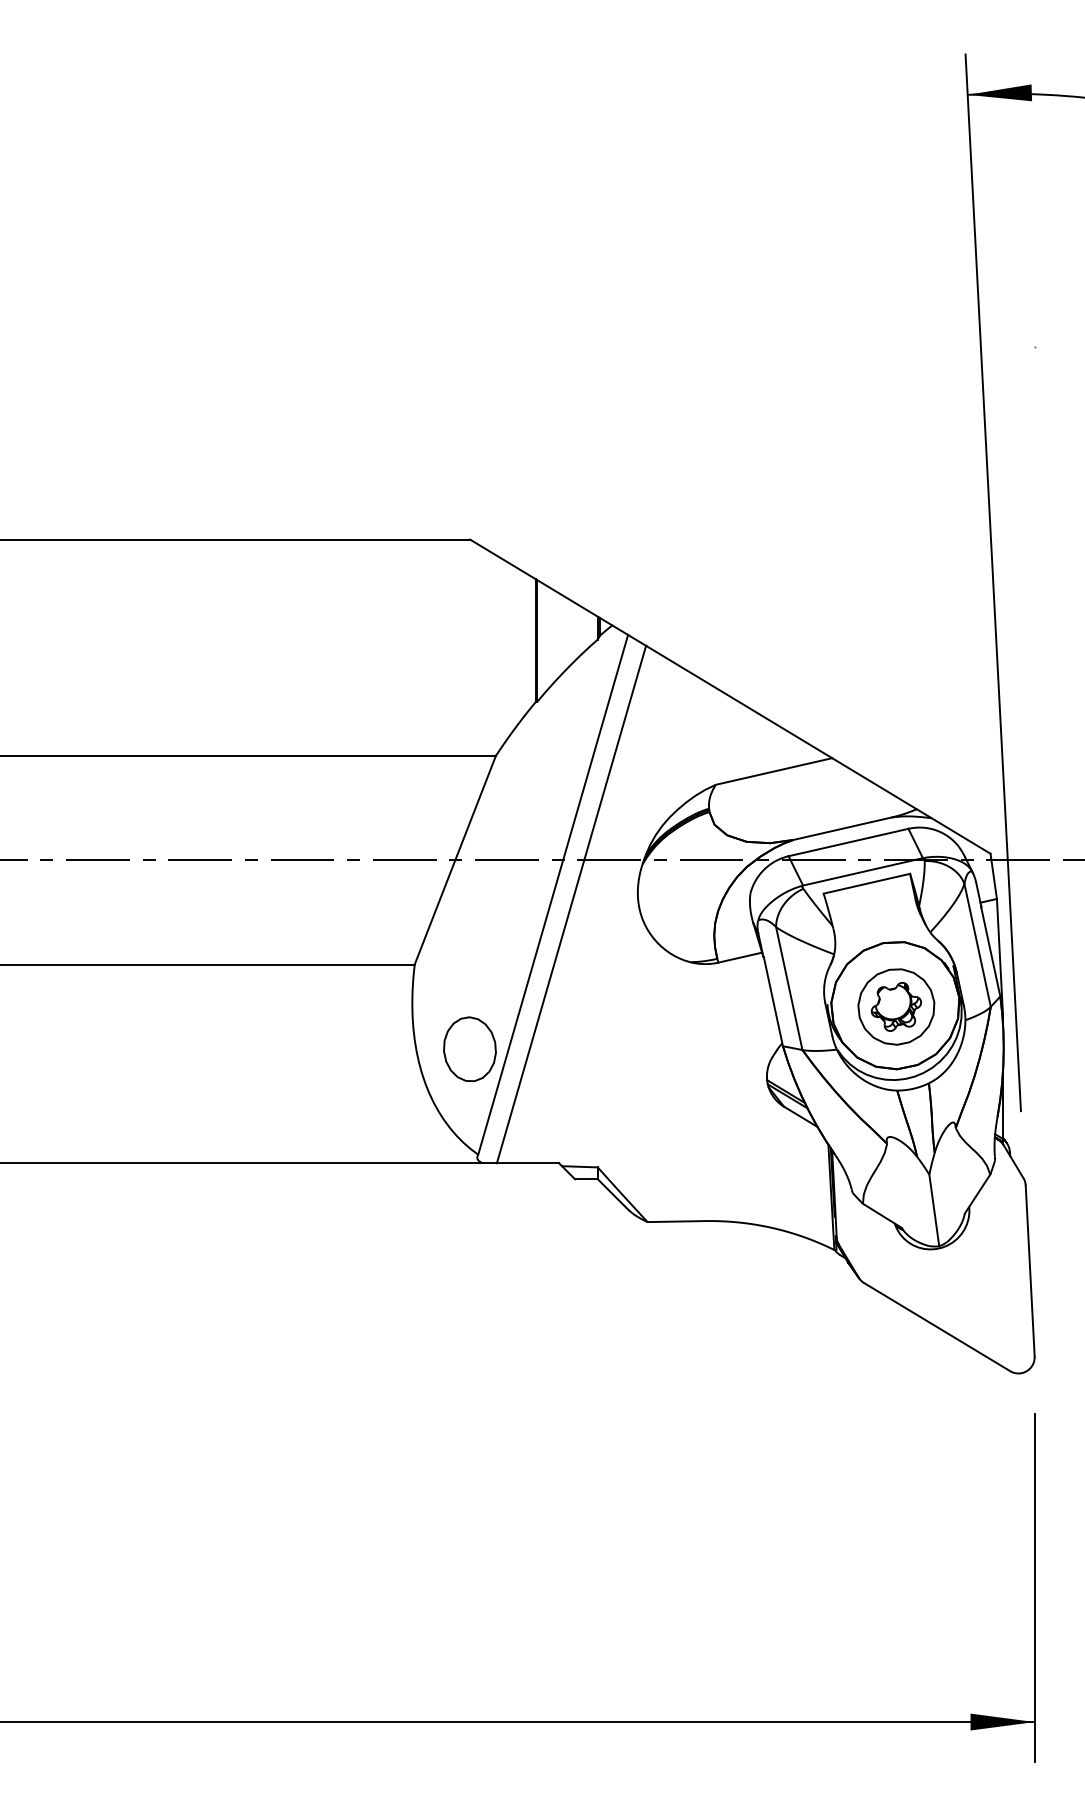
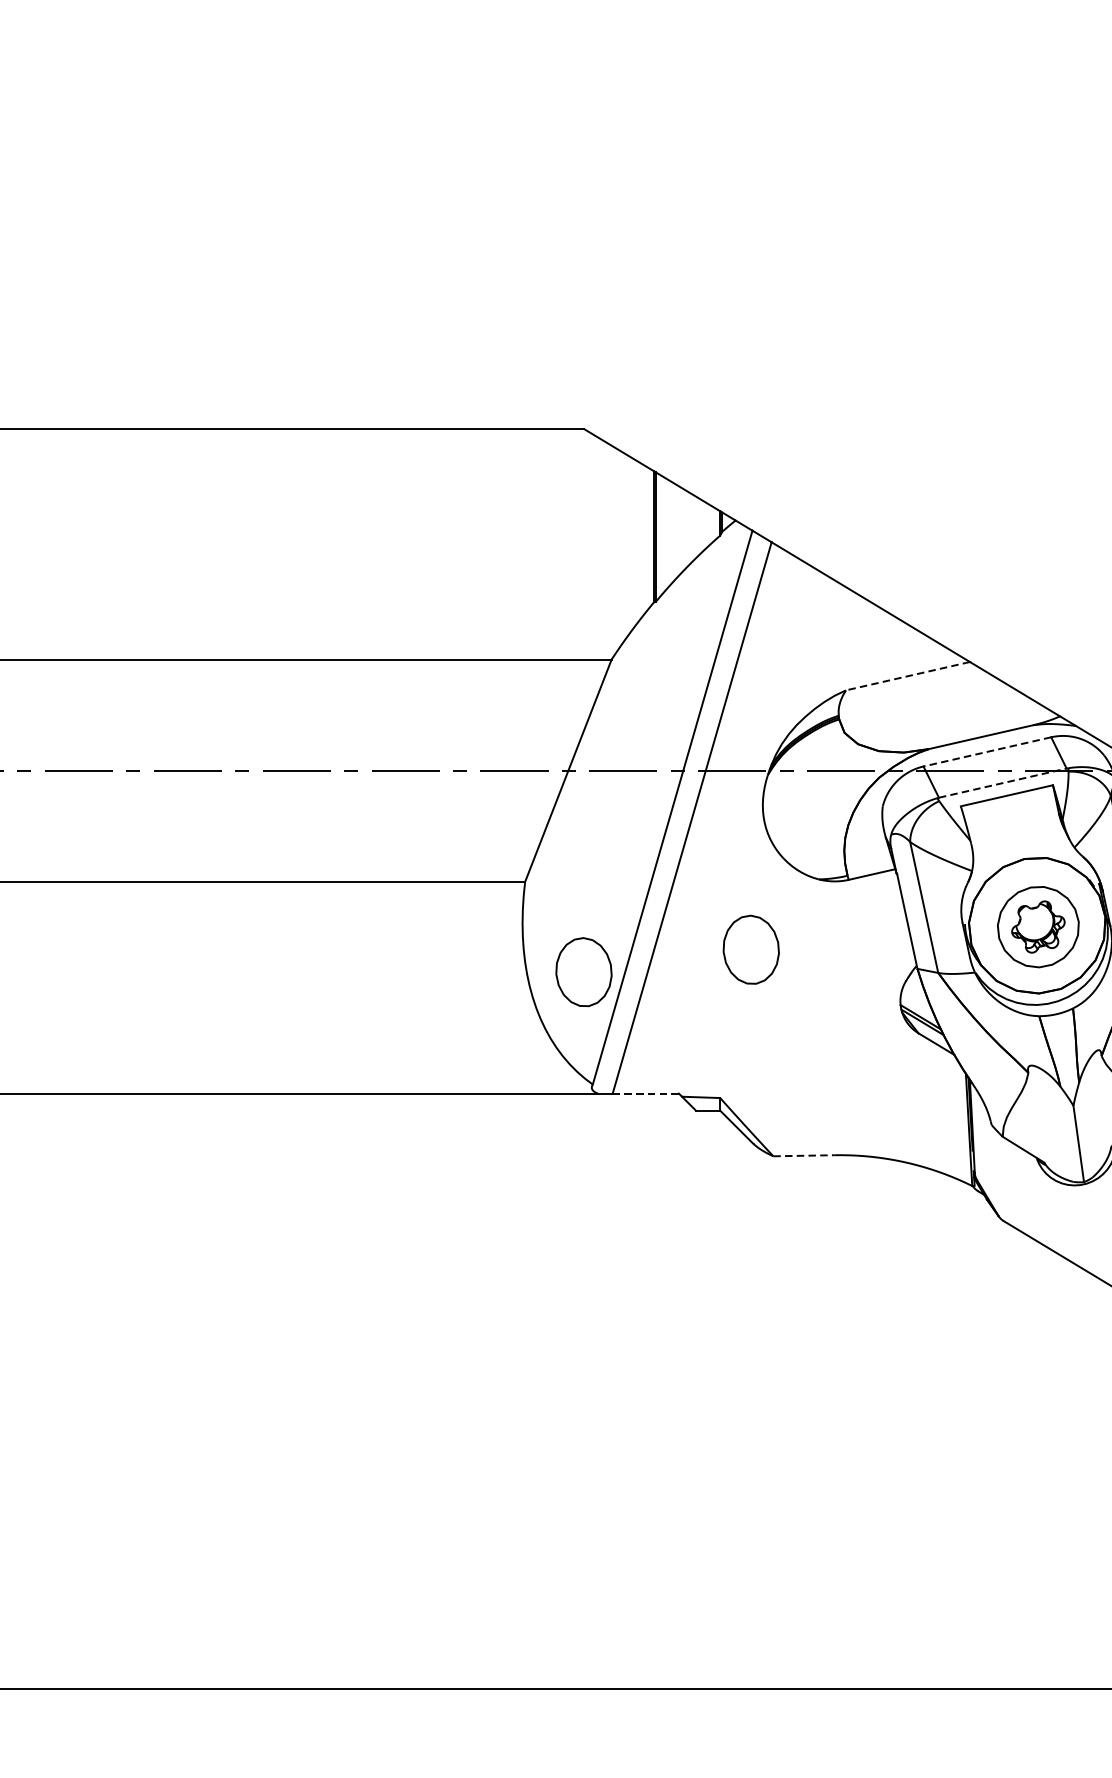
line: (774, 771) -> (908, 676), solid -> dashed
line: (848, 842) -> (987, 751), solid -> dashed
line: (863, 871) -> (1003, 782), solid -> dashed
part: (626, 1028) -> (750, 950), added
line: (528, 1163) -> (646, 1093), solid -> dashed
line: (676, 1221) -> (804, 1155), solid -> dashed

